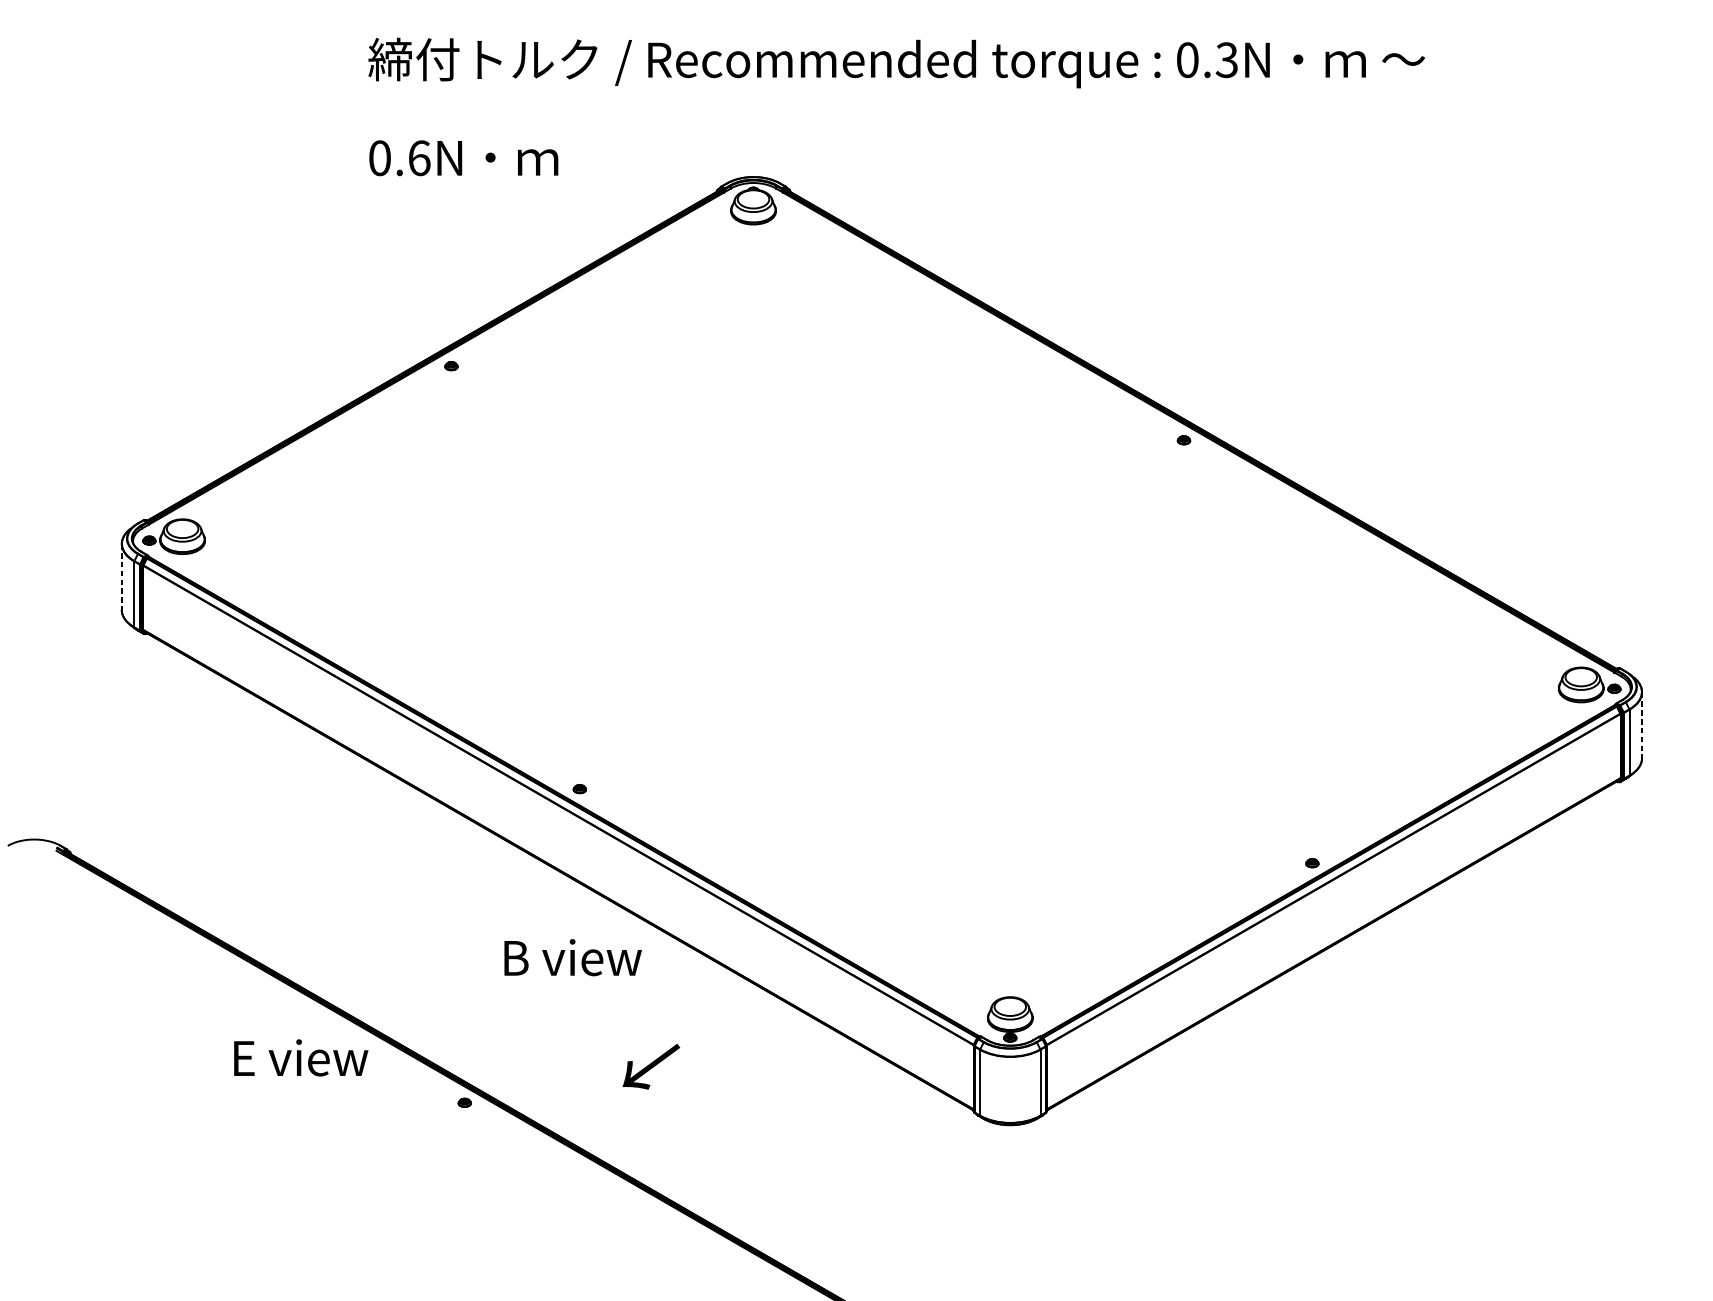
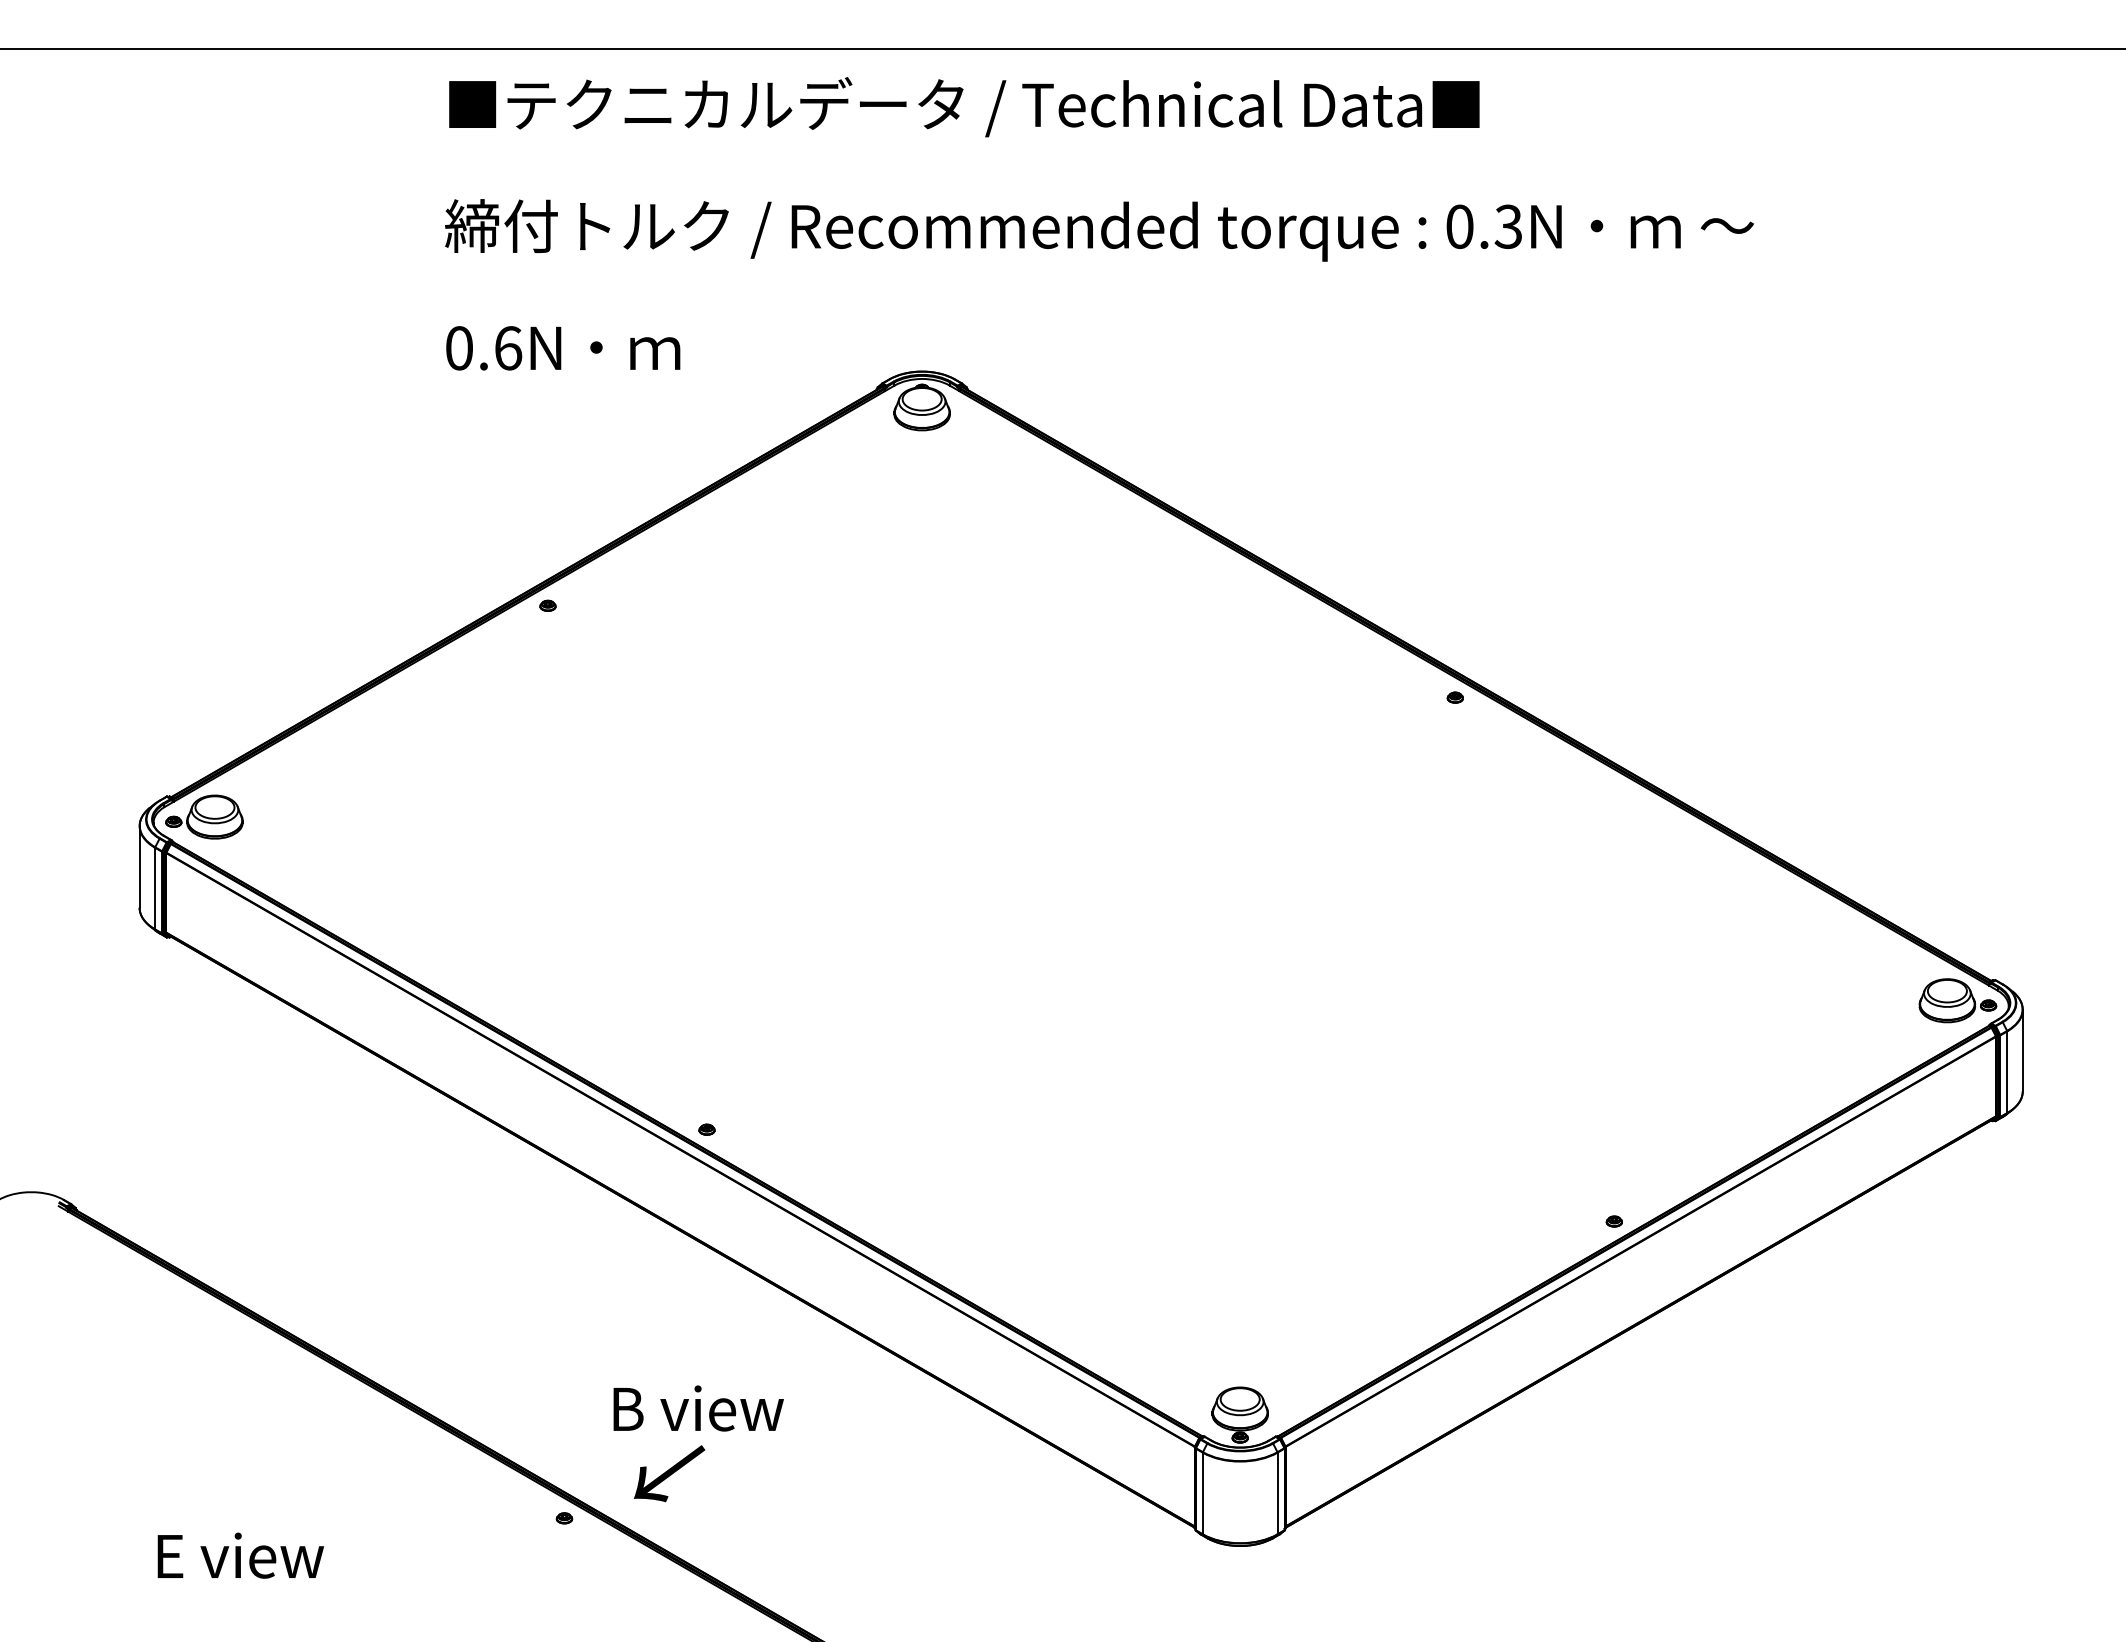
line: (121, 576) -> (139, 866), dashed -> solid
line: (1641, 725) -> (2022, 1050), dashed -> solid
text: (572, 957) -> (698, 1408), moved
text: (300, 1057) -> (240, 1555), moved
text: (651, 1066) -> (669, 1473), moved

